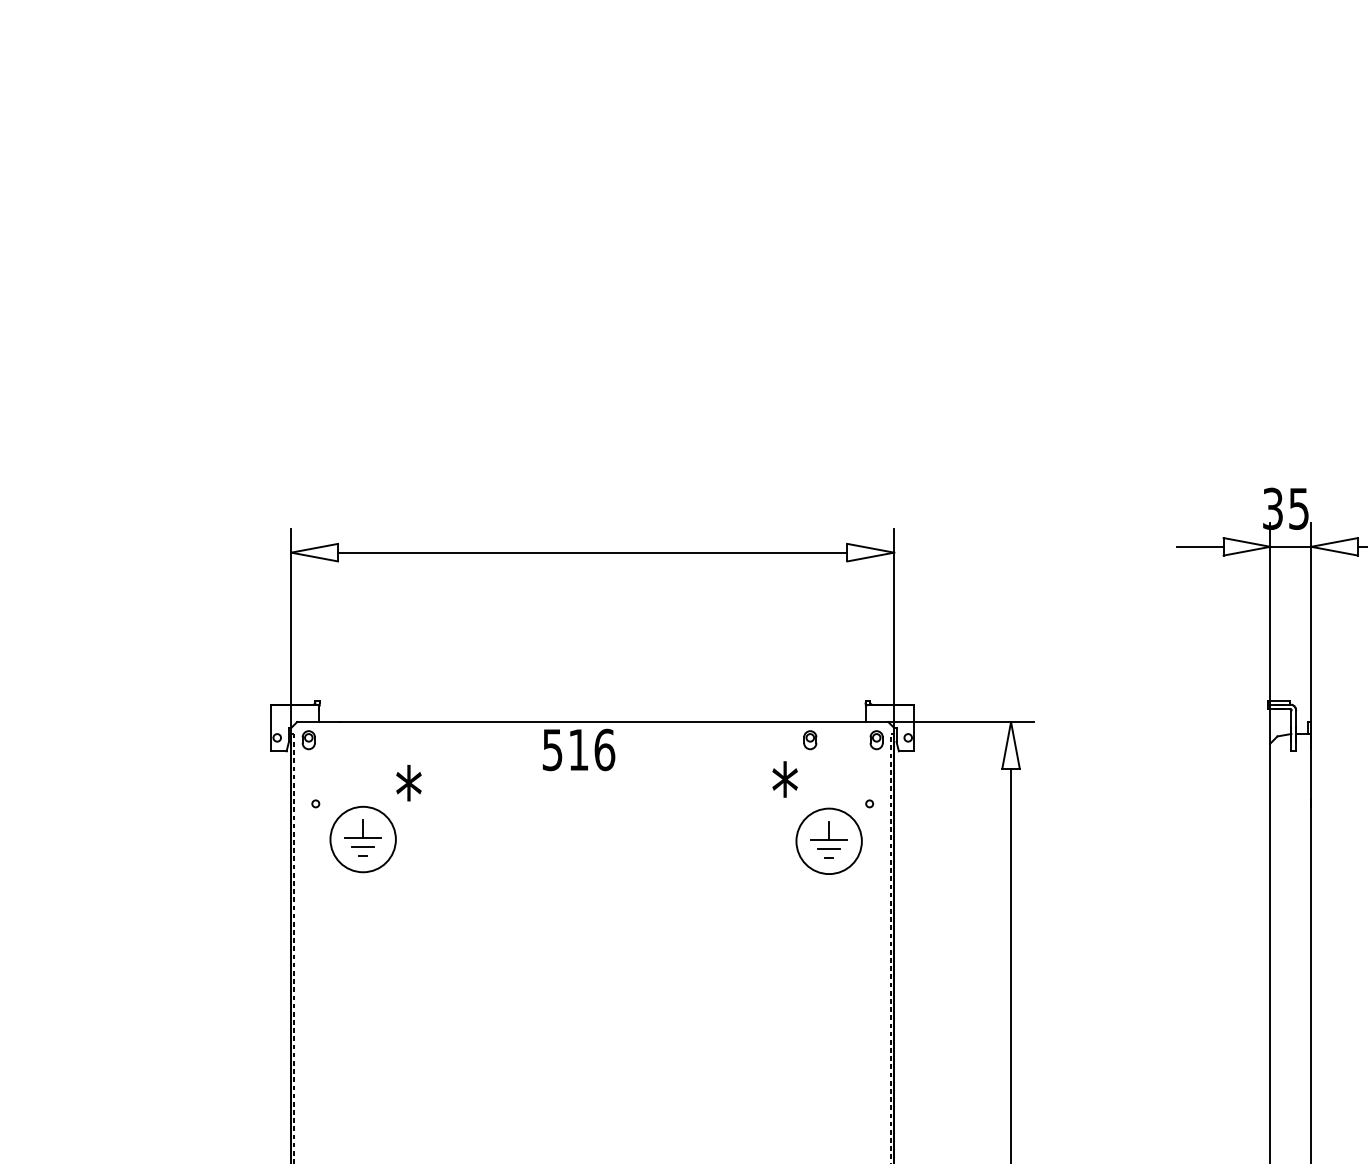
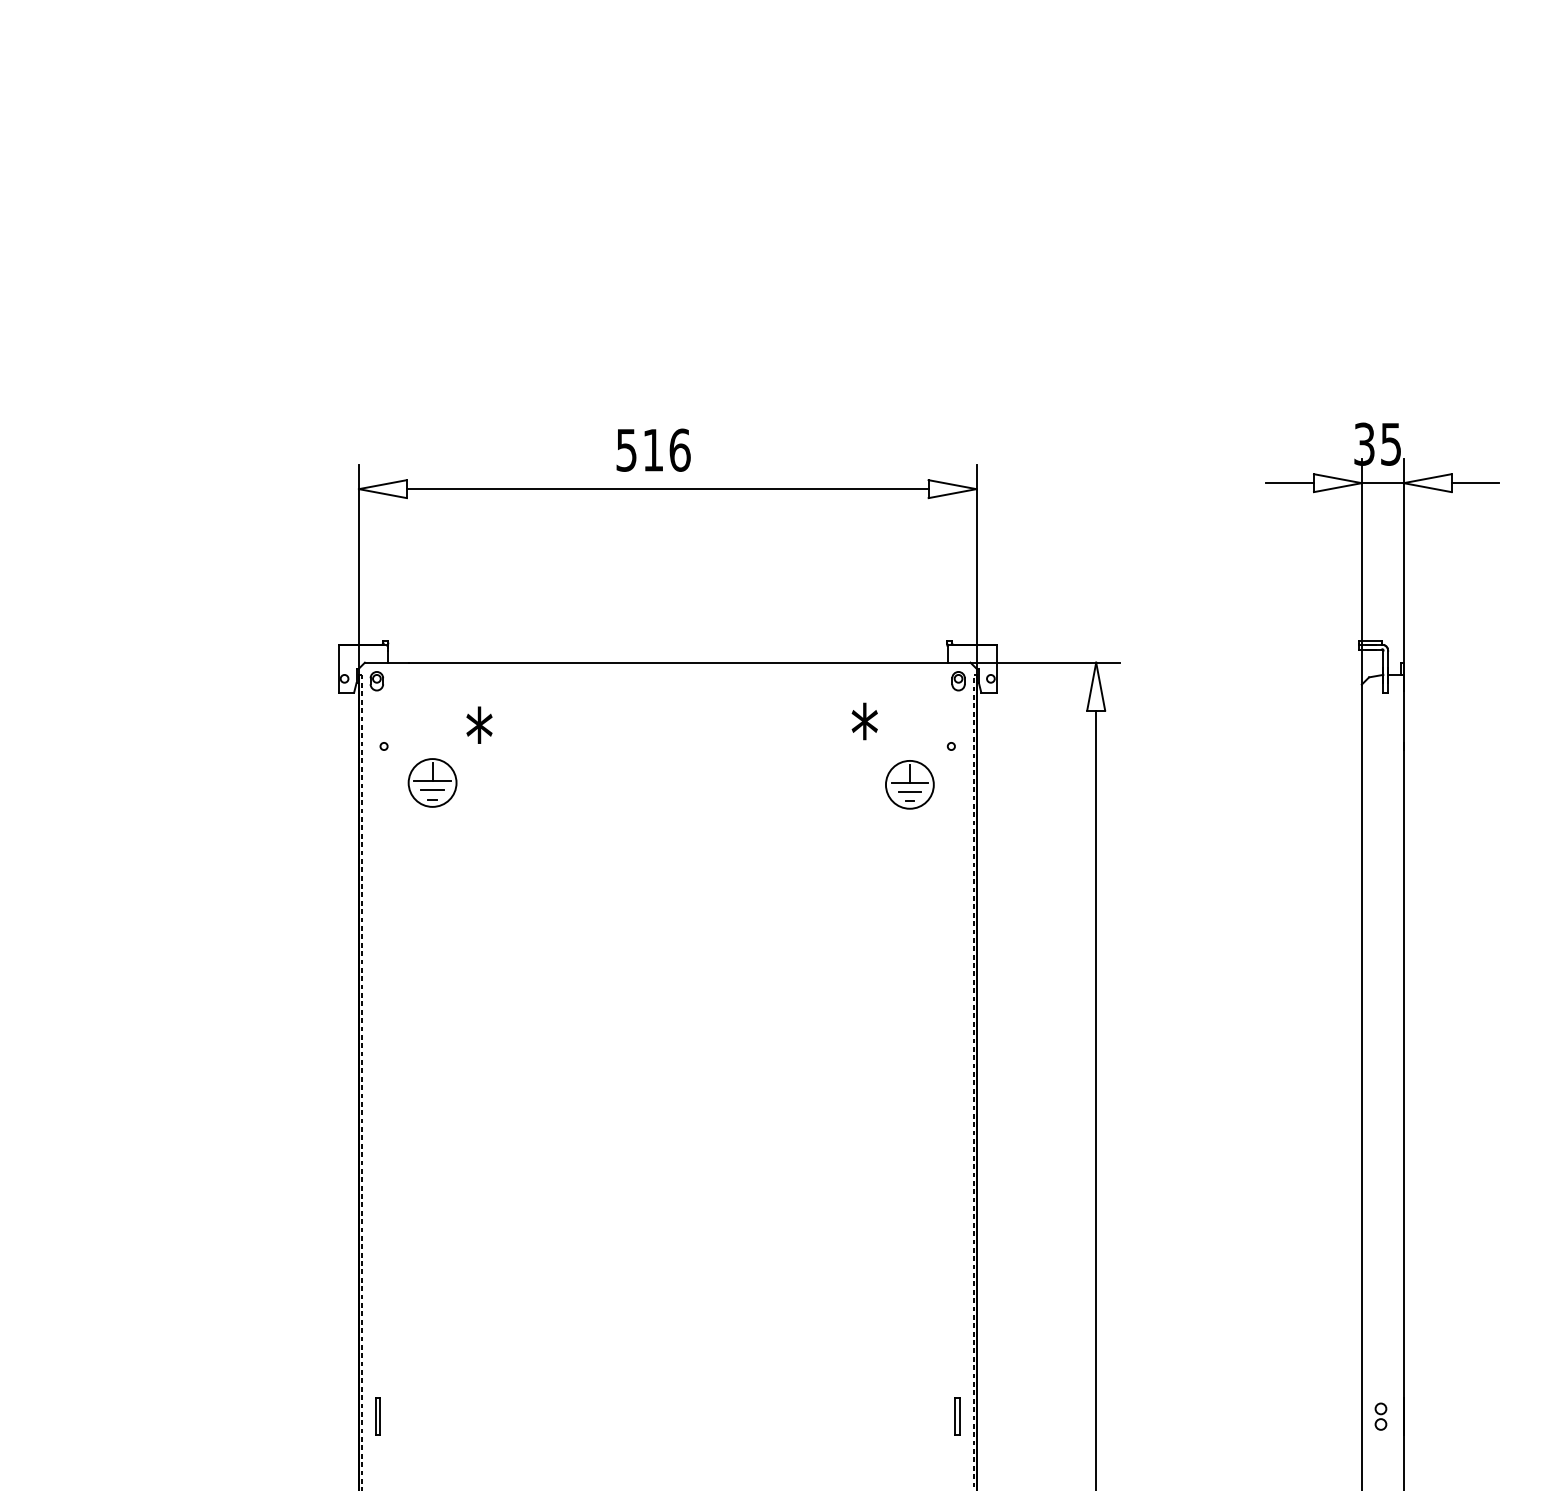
part: (810, 740) -> (890, 681), removed
text: (578, 749) -> (653, 449), moved
circle: (363, 839) -> (432, 782), size x0.71
circle: (828, 841) -> (909, 784), size x0.71

